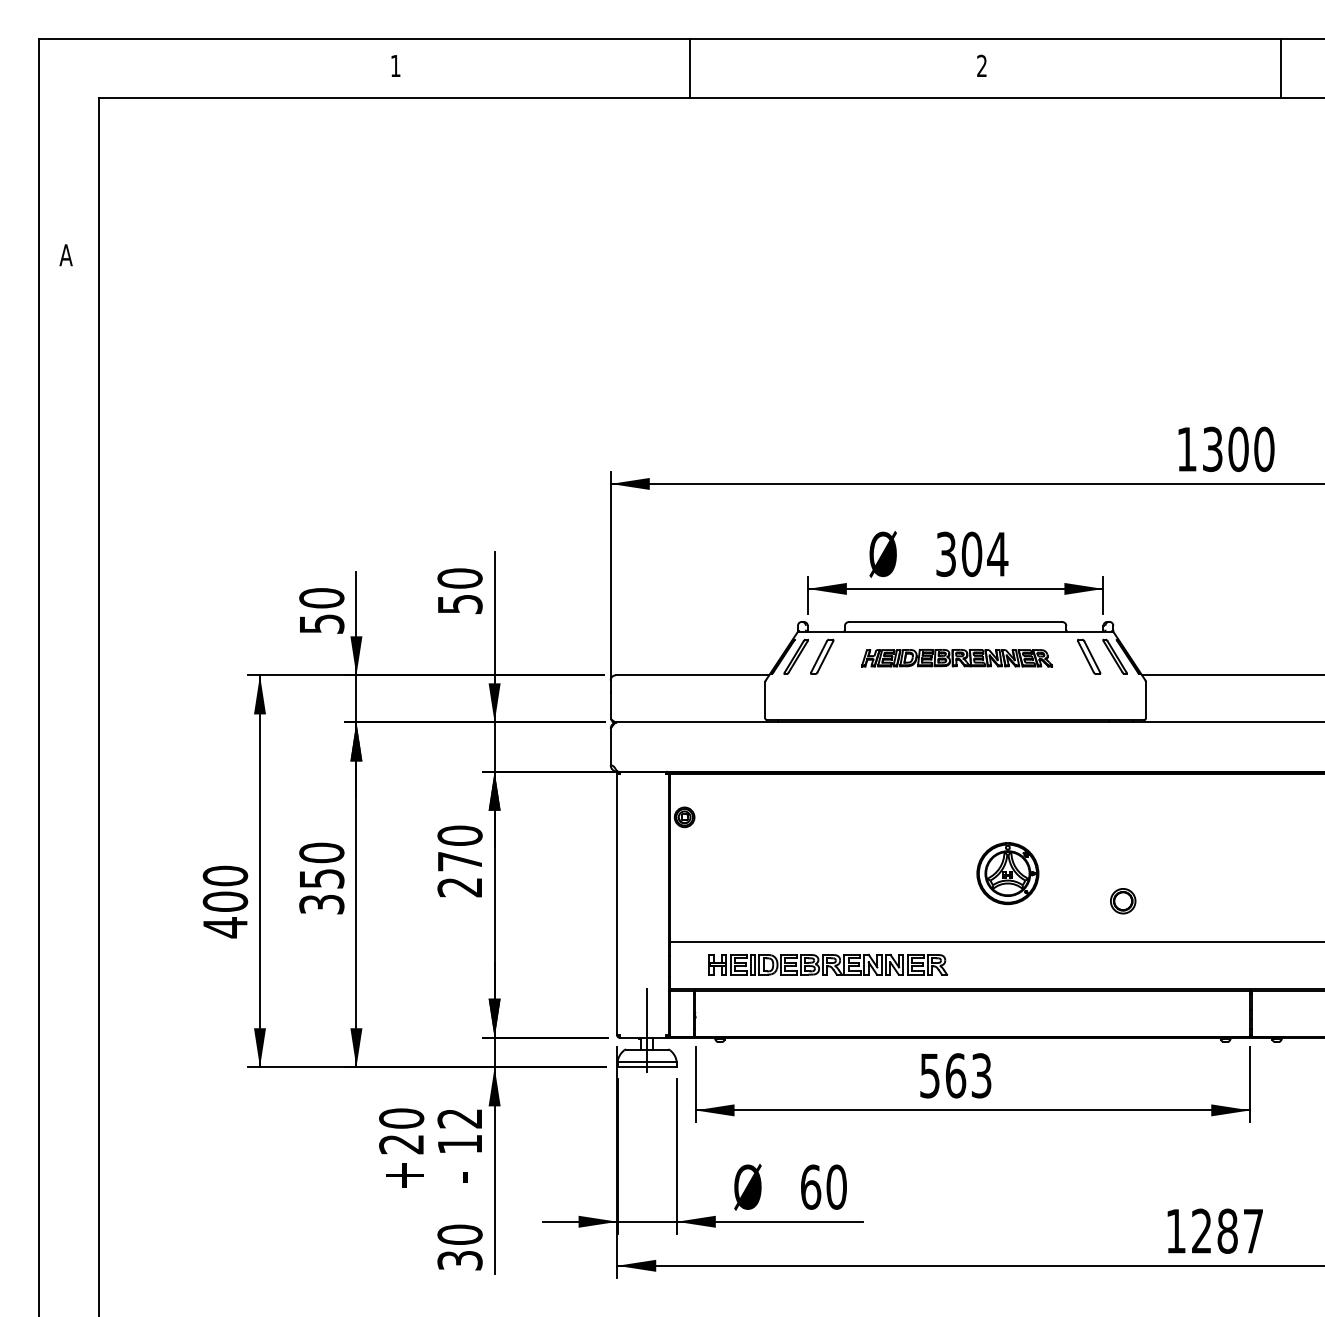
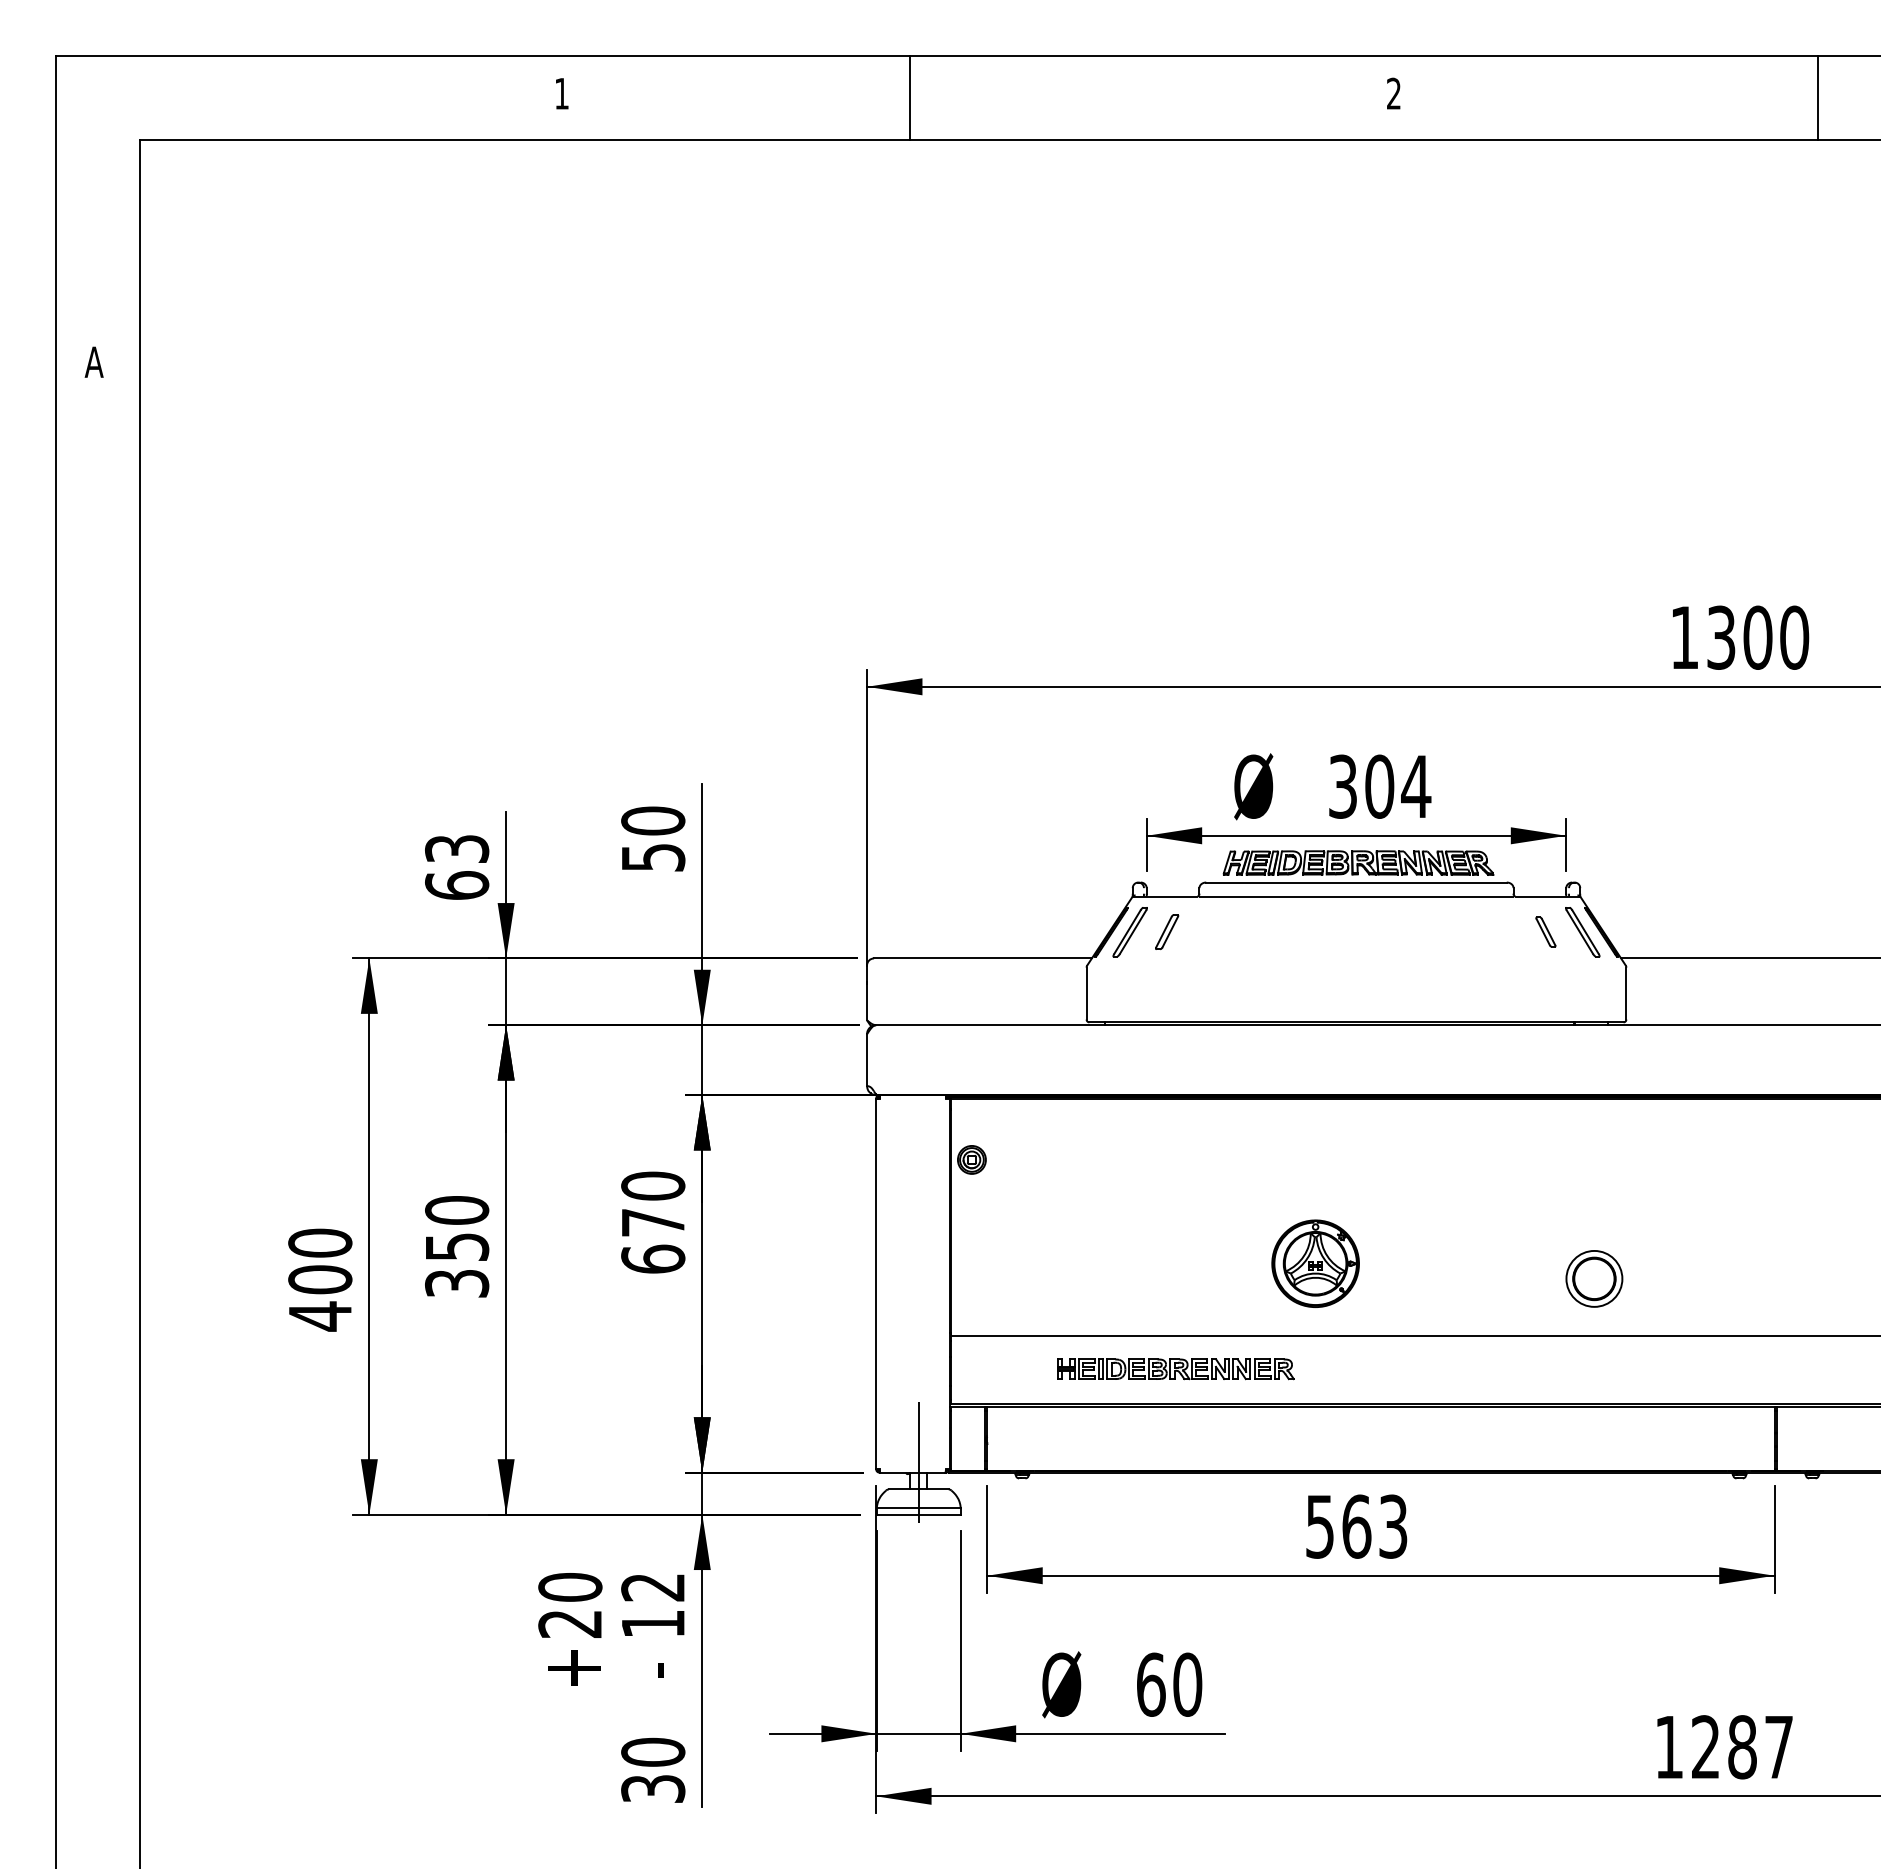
line: (689, 68) -> (910, 97), moved
text: (322, 610) -> (457, 866), 50 -> 63
part: (821, 656) -> (1166, 931), size x0.7
part: (1088, 656) -> (1545, 931), size x0.6
part: (957, 657) -> (1358, 862), moved
part: (1007, 873) -> (1315, 1263), moved
text: (460, 886) -> (653, 1258), 270 -> 670
part: (1122, 900) -> (1593, 1278), size x1.6
part: (828, 965) -> (1175, 1369), size x0.7

